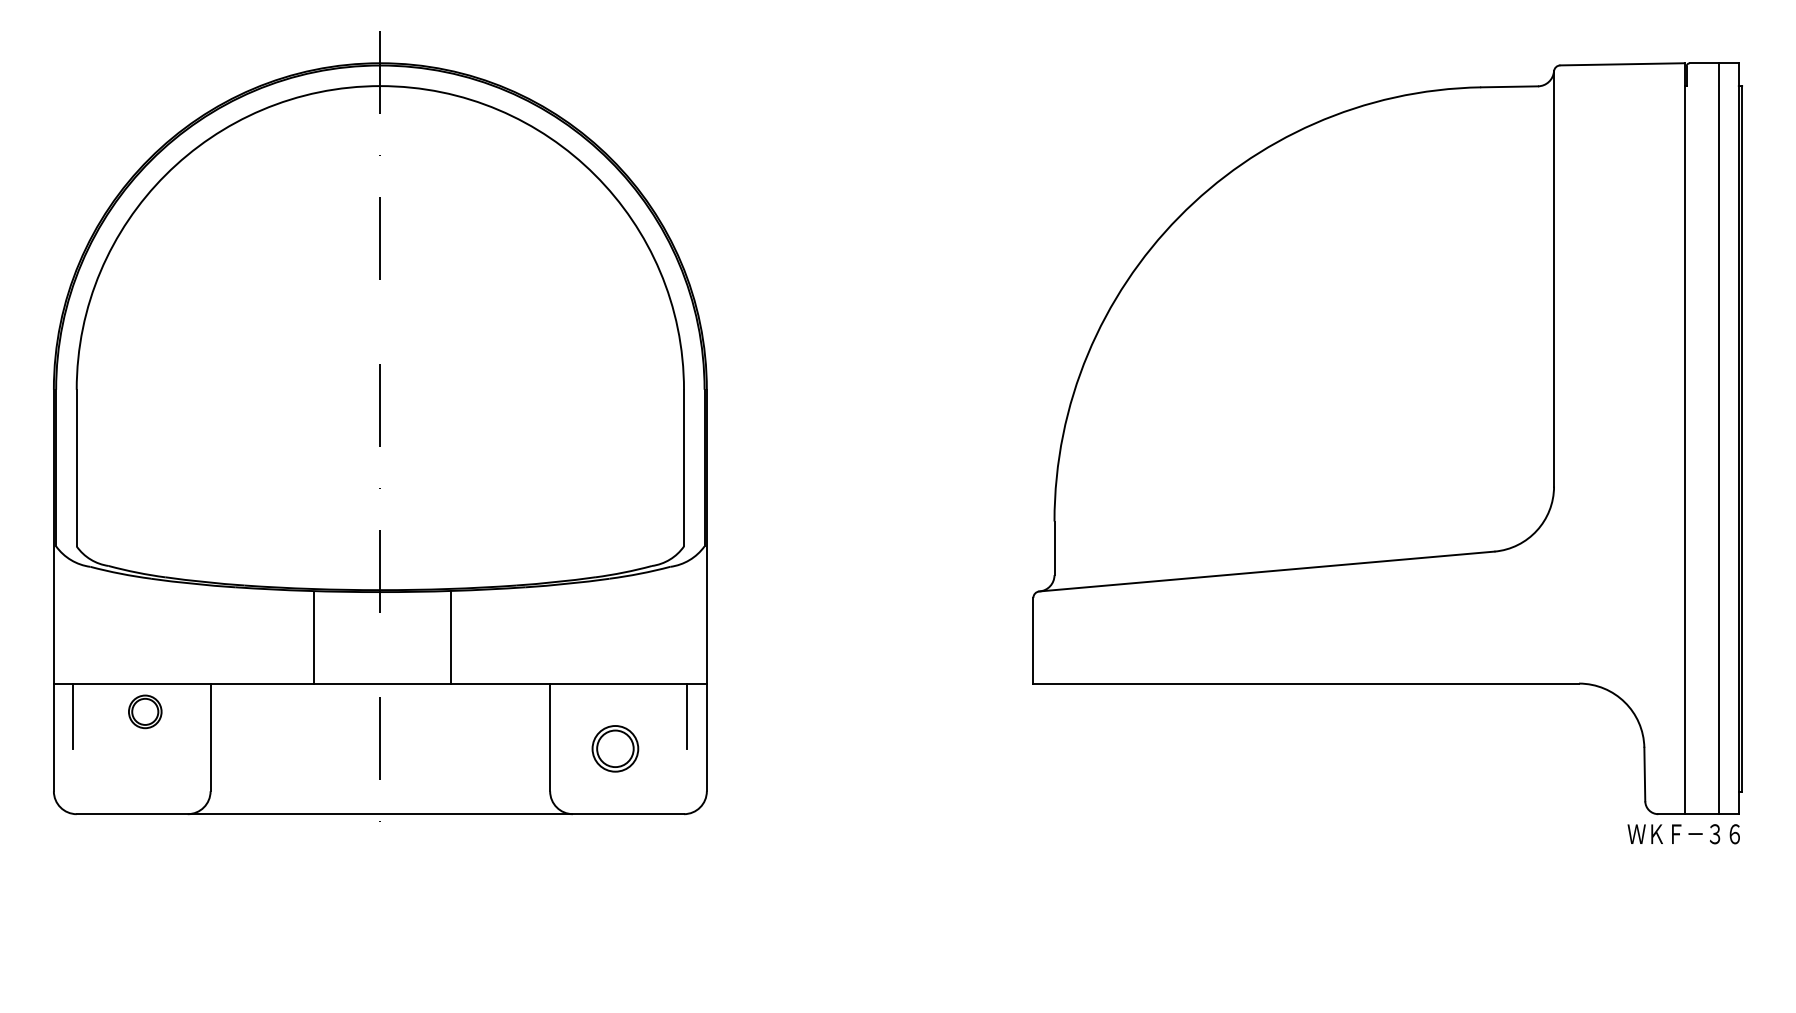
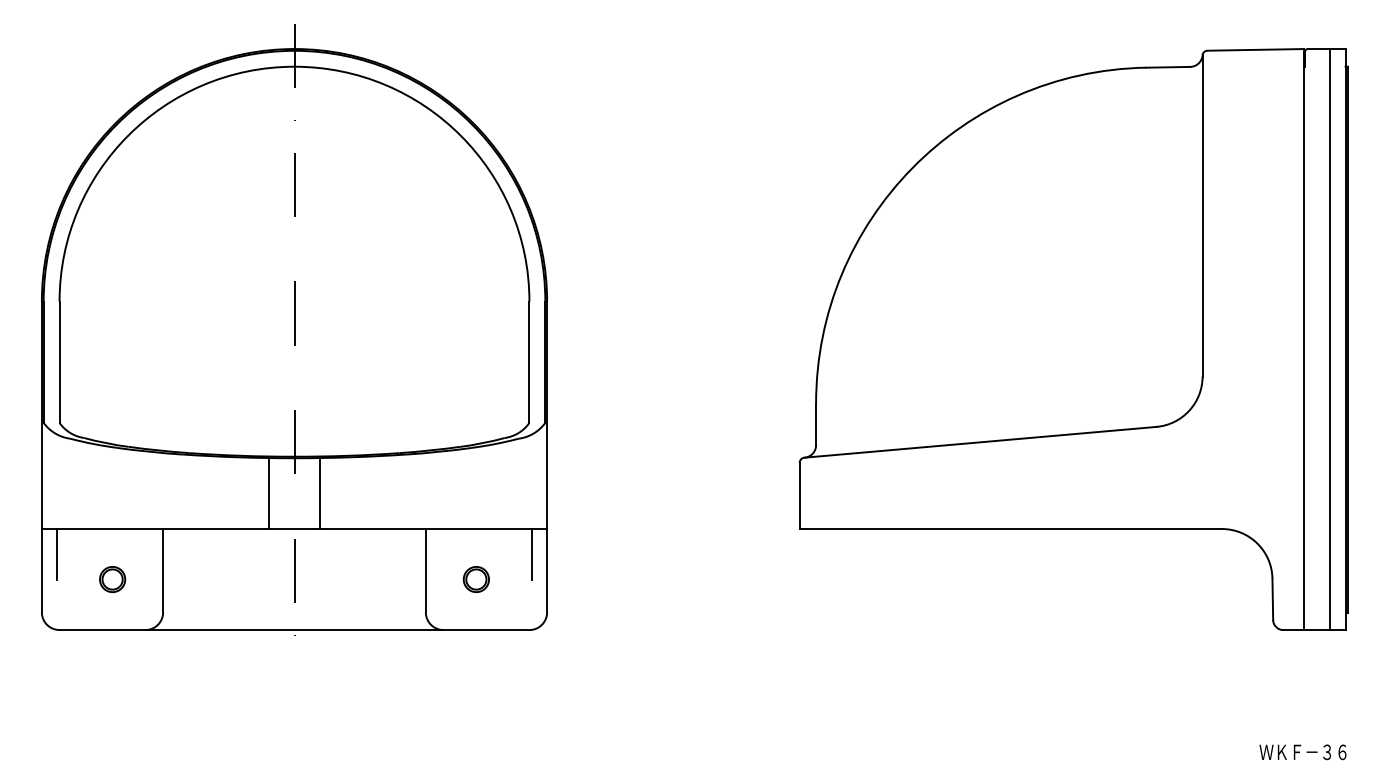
line: (313, 637) -> (269, 493), moved
line: (451, 637) -> (320, 493), moved
part: (145, 711) -> (112, 579), moved
part: (615, 748) -> (476, 579), size x0.71
text: (1683, 834) -> (1302, 752), moved

